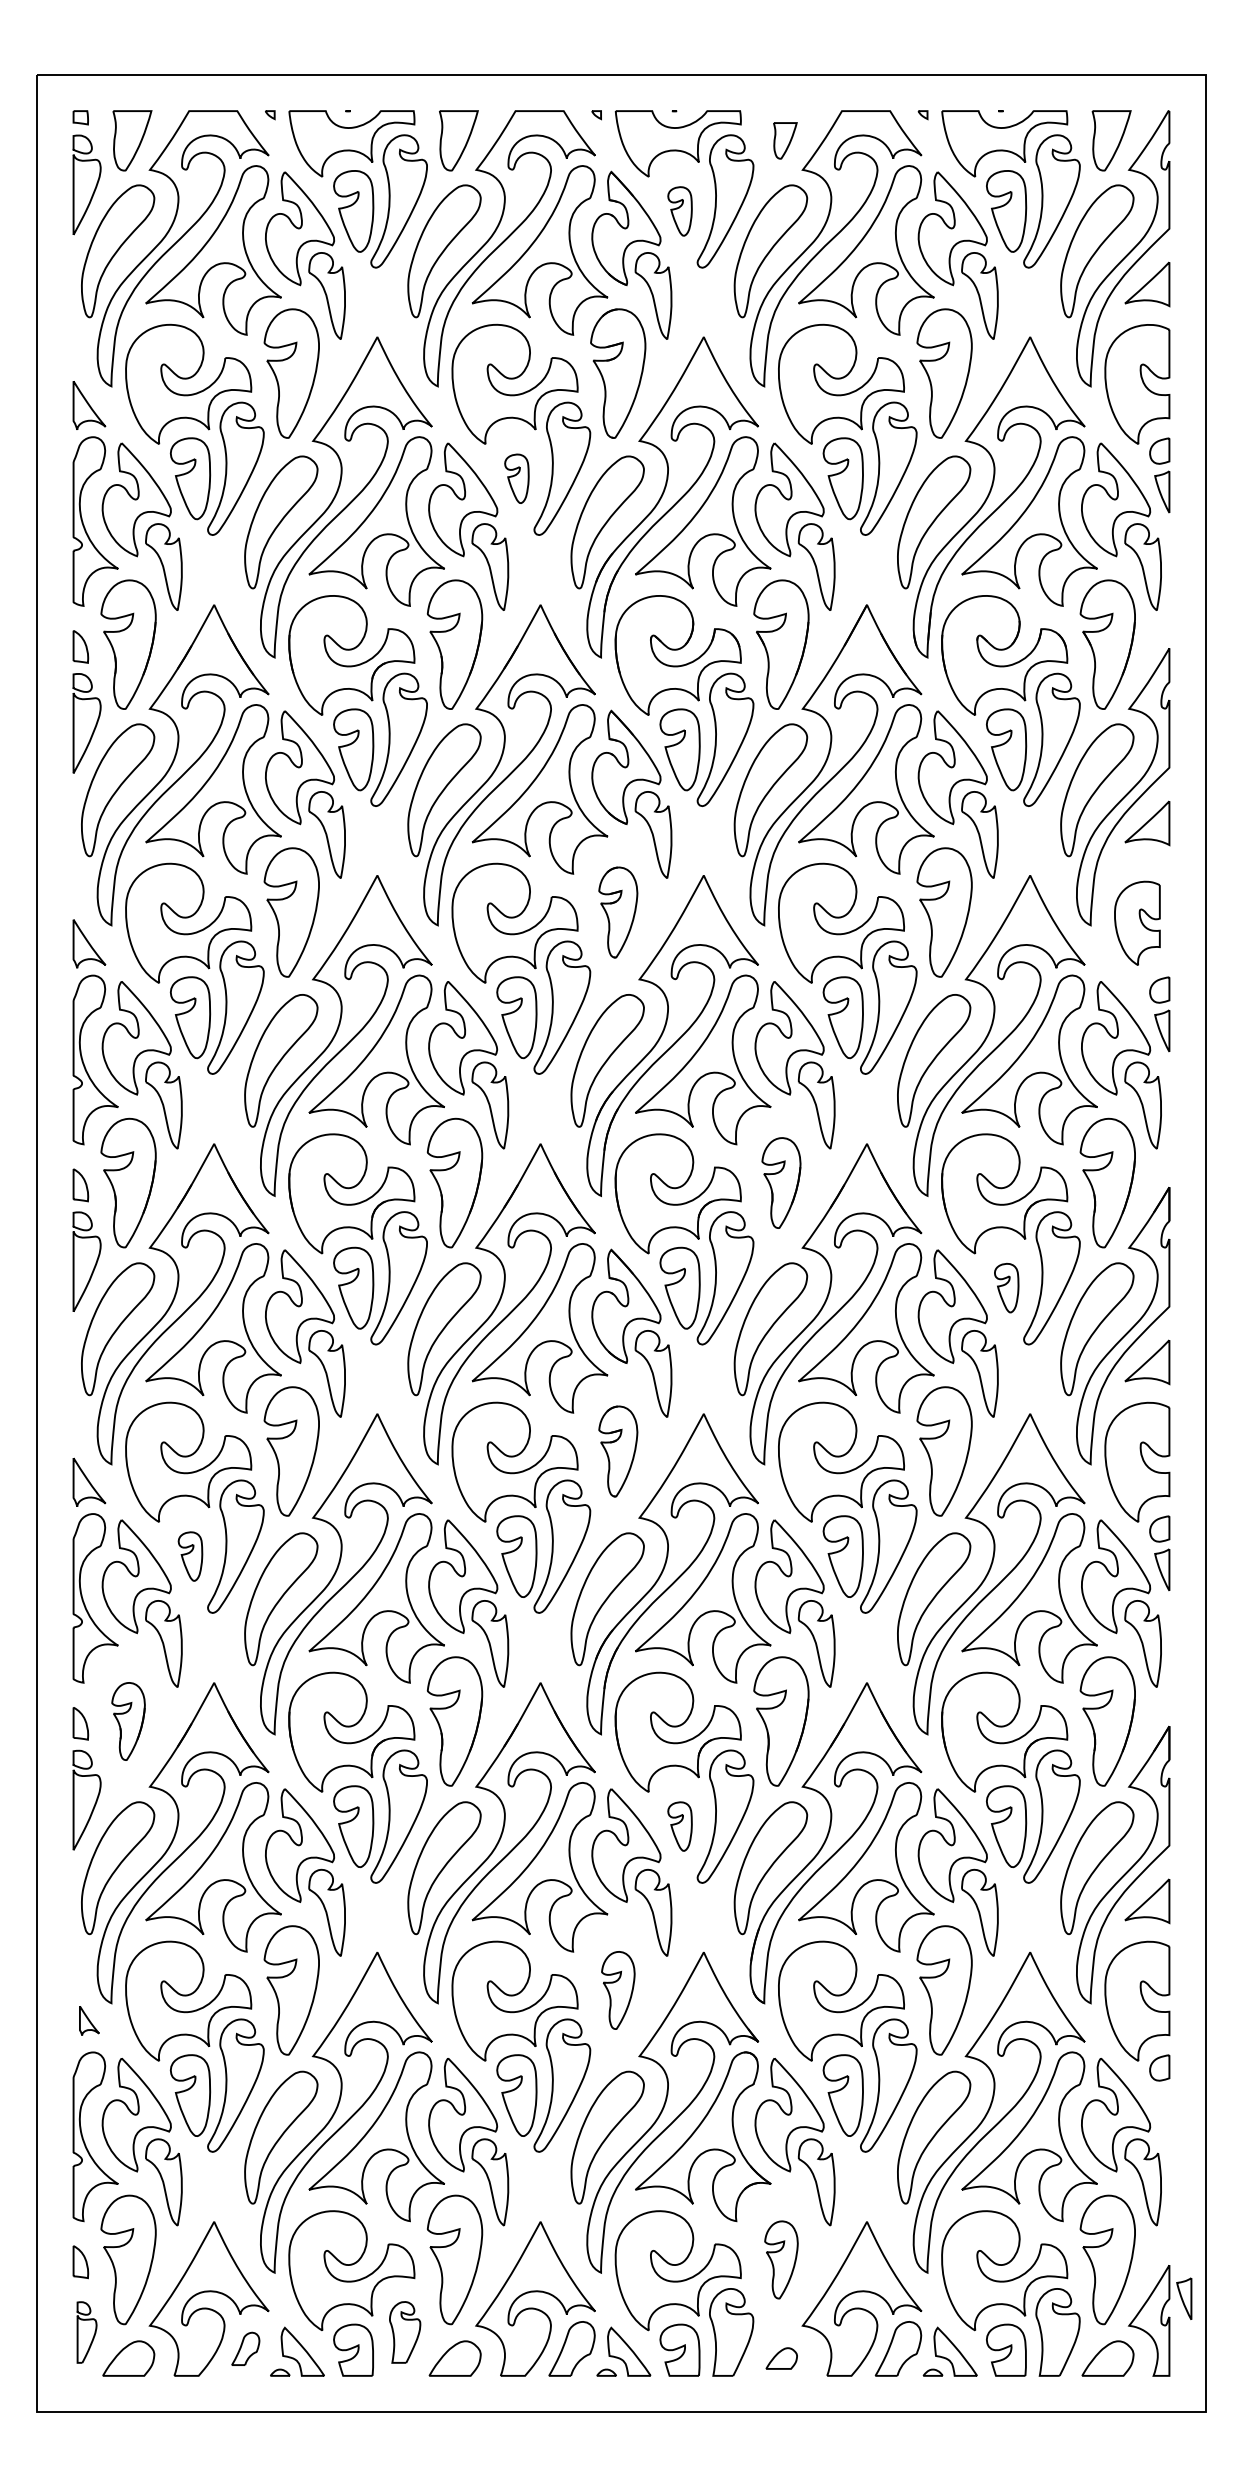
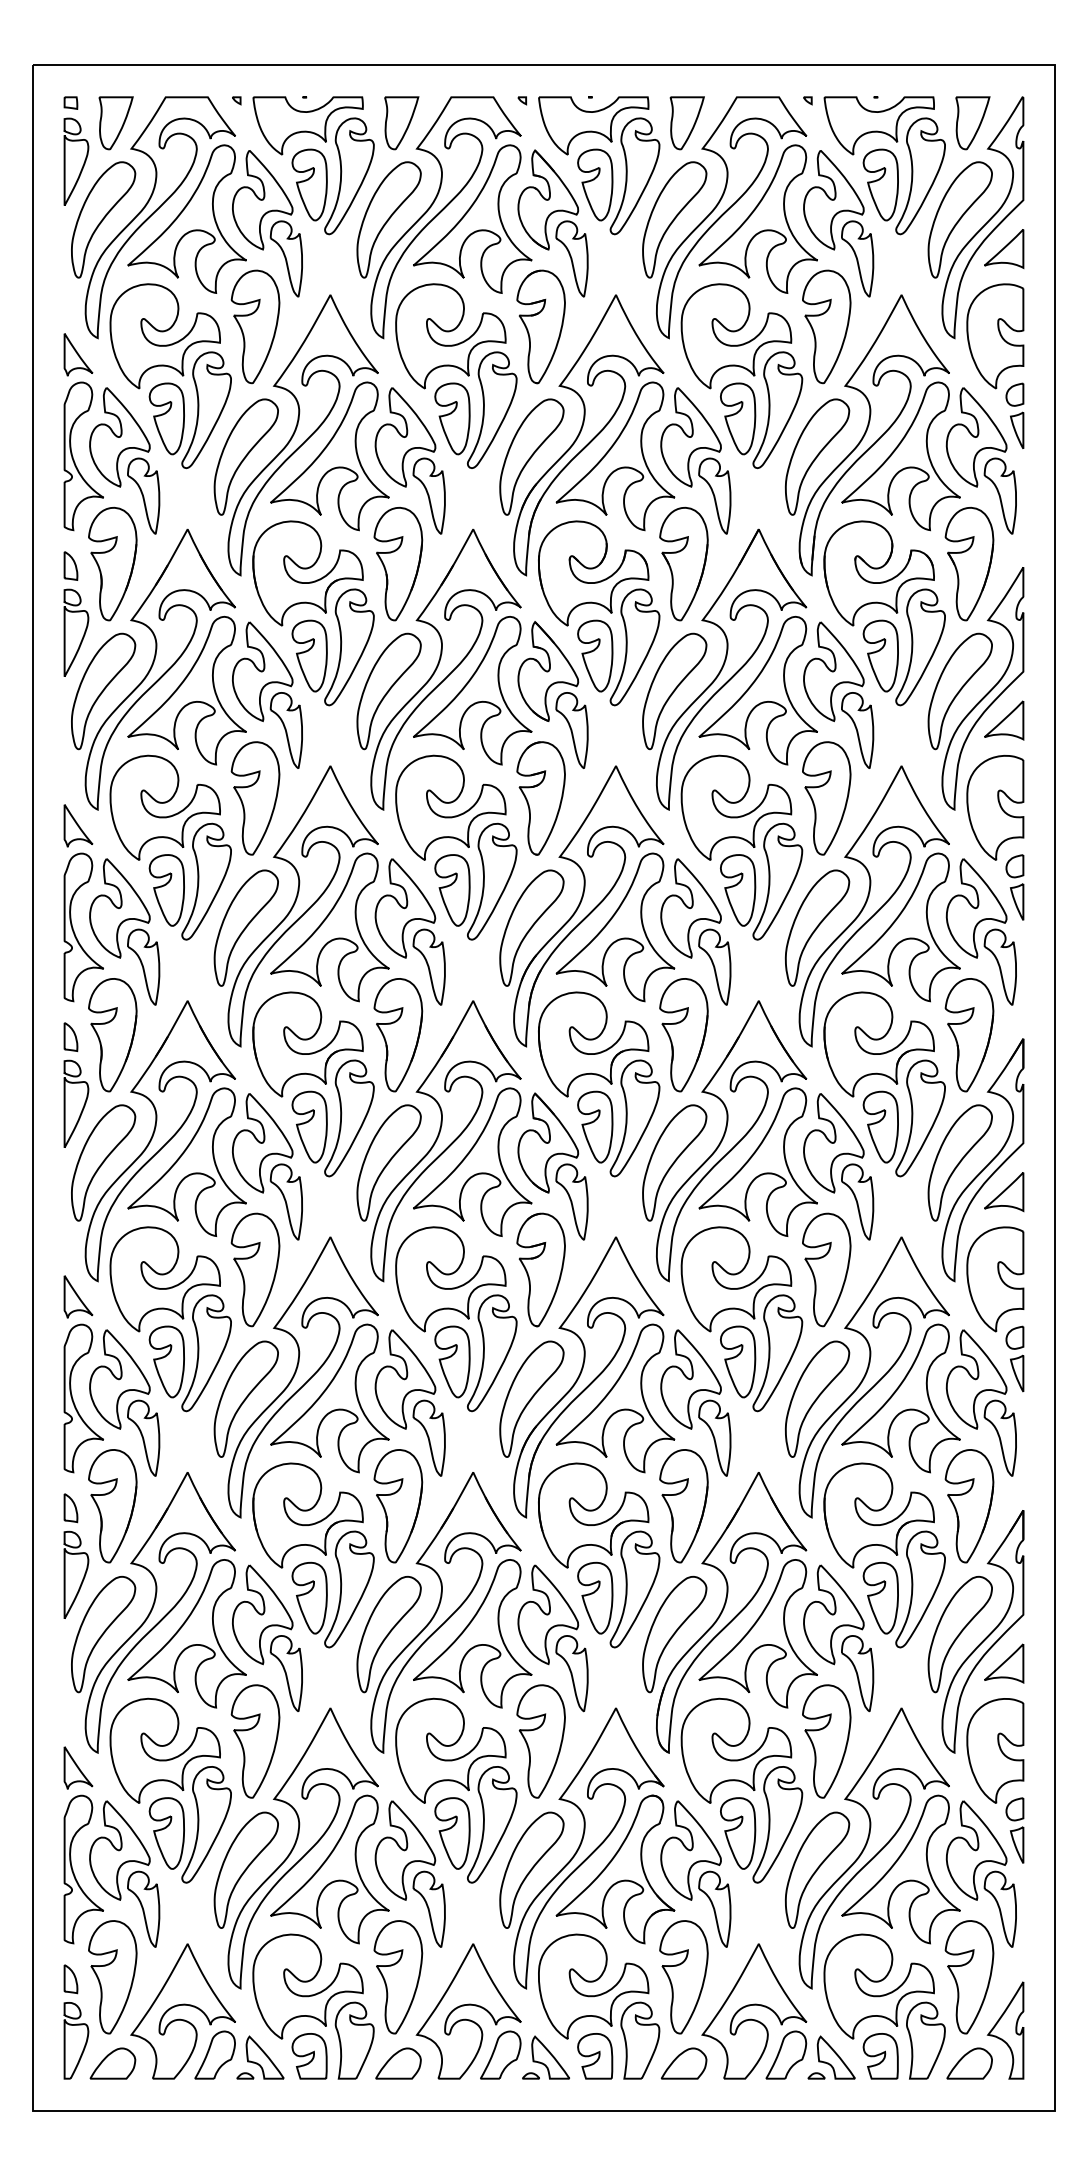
part: (785, 140) -> (687, 122), size x1.67
part: (679, 211) -> (594, 185), size x1.67
part: (516, 478) -> (452, 418), size x1.67
part: (618, 912) -> (541, 798), size x1.43
part: (1137, 923) -> (995, 808), size x1.43
part: (781, 1182) -> (683, 1034), size x1.43
part: (1006, 1287) -> (880, 1126), size x1.67
part: (618, 1451) -> (541, 1269), size x1.43
part: (190, 1556) -> (166, 1361), size x1.67
part: (128, 1721) -> (112, 1506), size x1.67
part: (679, 1826) -> (594, 1598), size x1.67
part: (618, 1990) -> (541, 1741), size x1.67
part: (89, 2020) -> (78, 1767), size x1.67
part: (781, 2259) -> (683, 1976), size x1.67
part: (1184, 2298) -> (1017, 1844), moved
part: (86, 2332) -> (75, 2040), size x1.43
part: (404, 2332) -> (354, 2040), size x1.43
part: (245, 2348) -> (215, 2054), size x1.67
part: (781, 2358) -> (683, 2063), size x1.67

